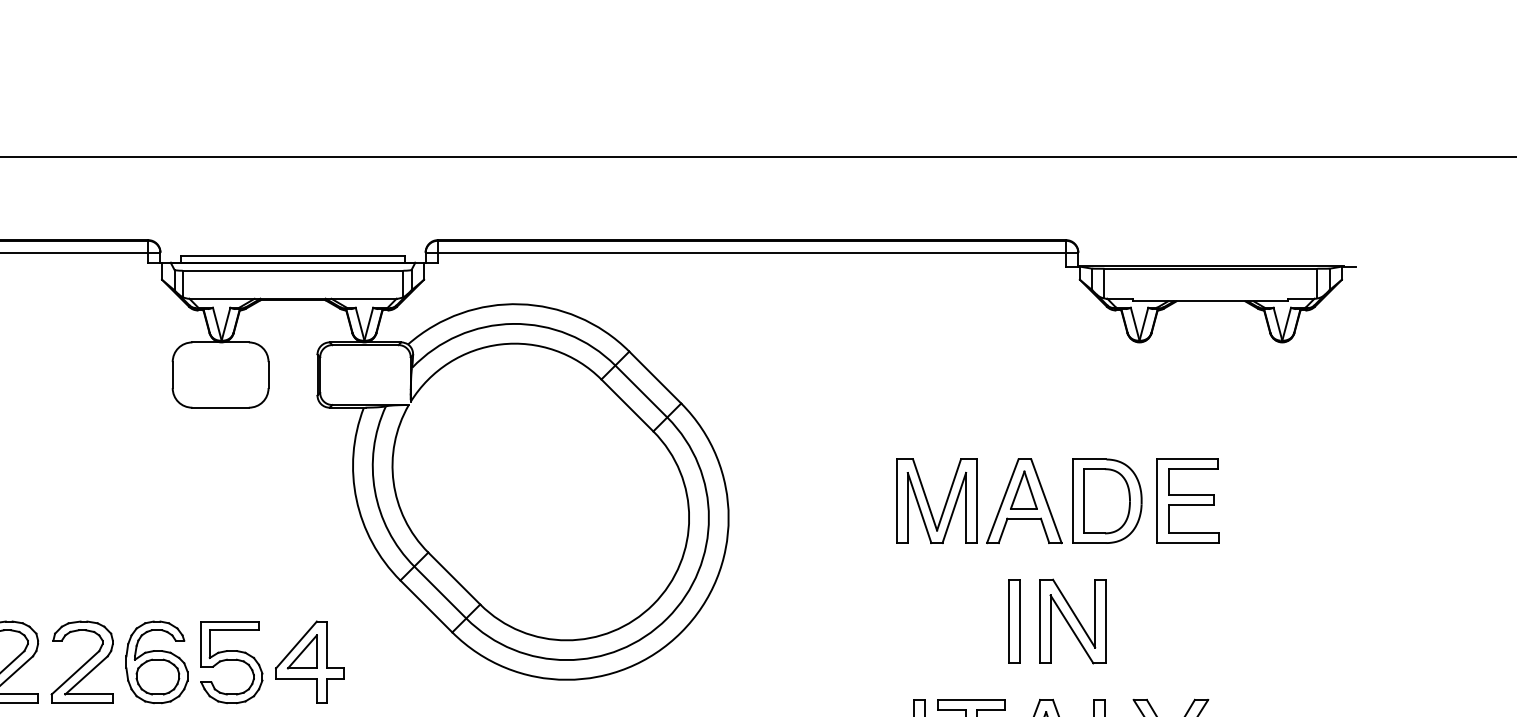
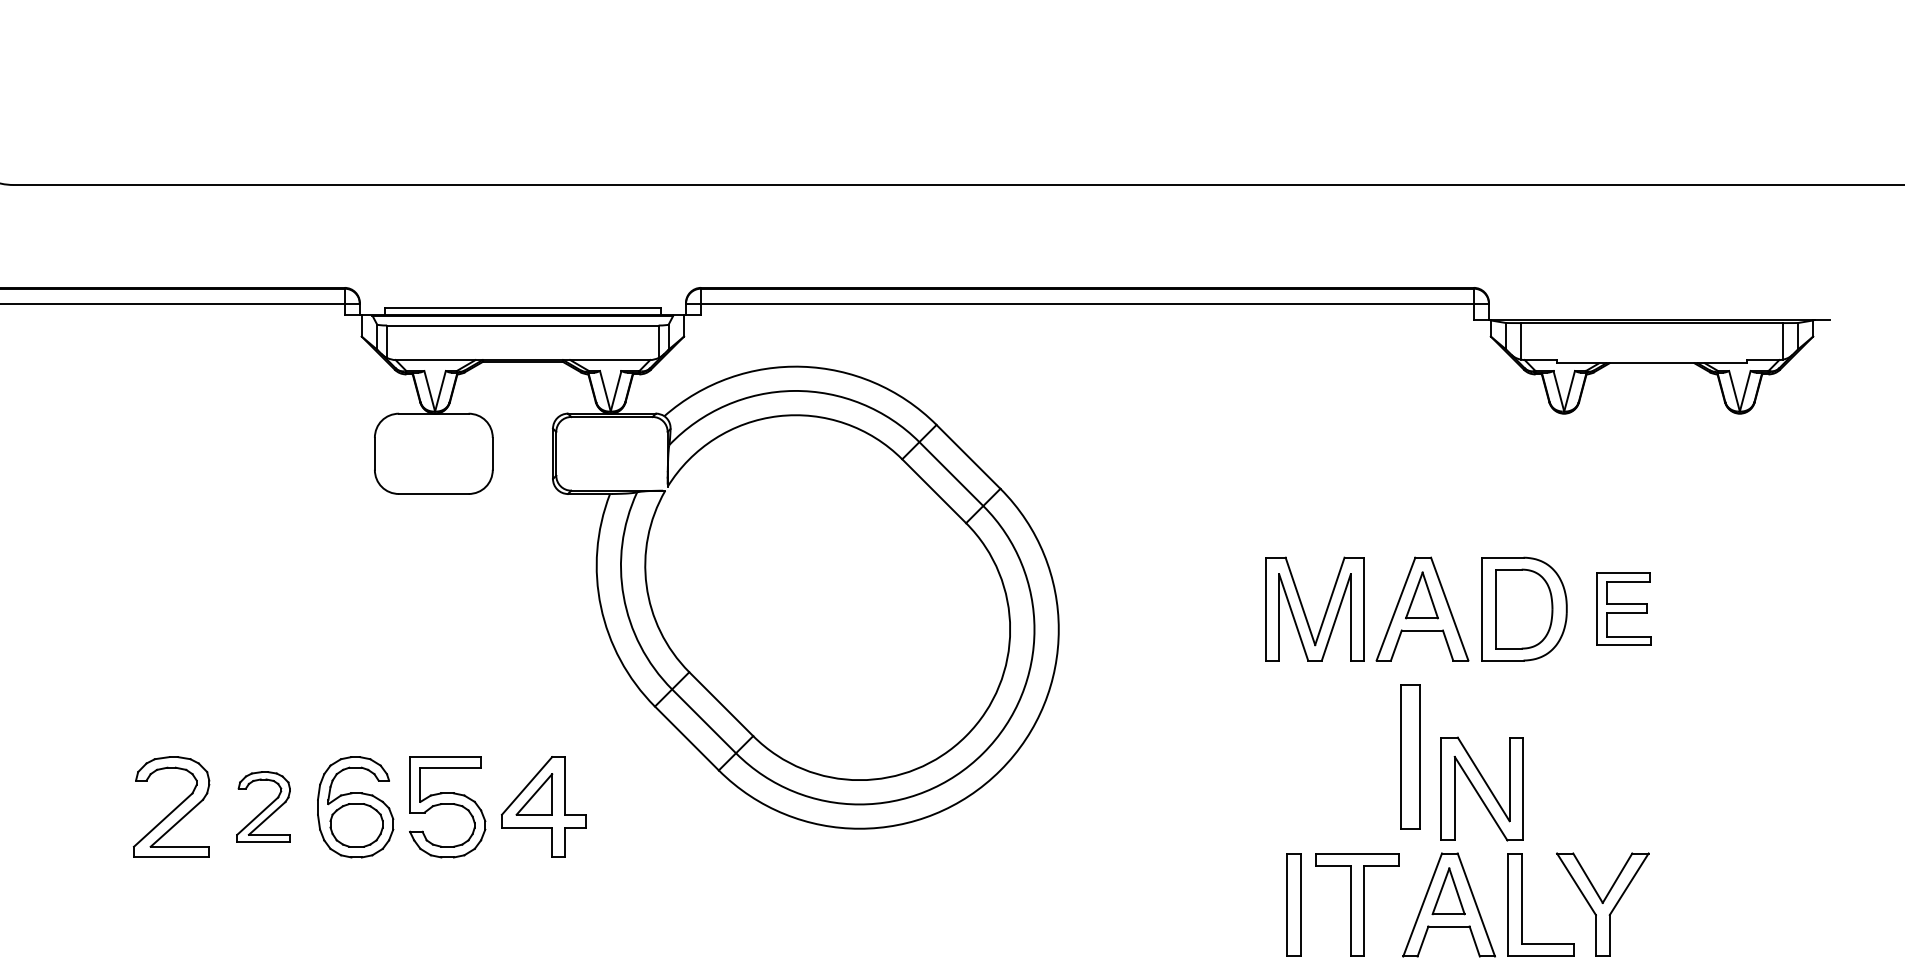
part: (1187, 501) -> (1623, 609), size x0.7
part: (1014, 621) -> (1410, 756), size x1.4
part: (1072, 621) -> (1481, 788), moved
part: (82, 661) -> (263, 806), size x0.7

